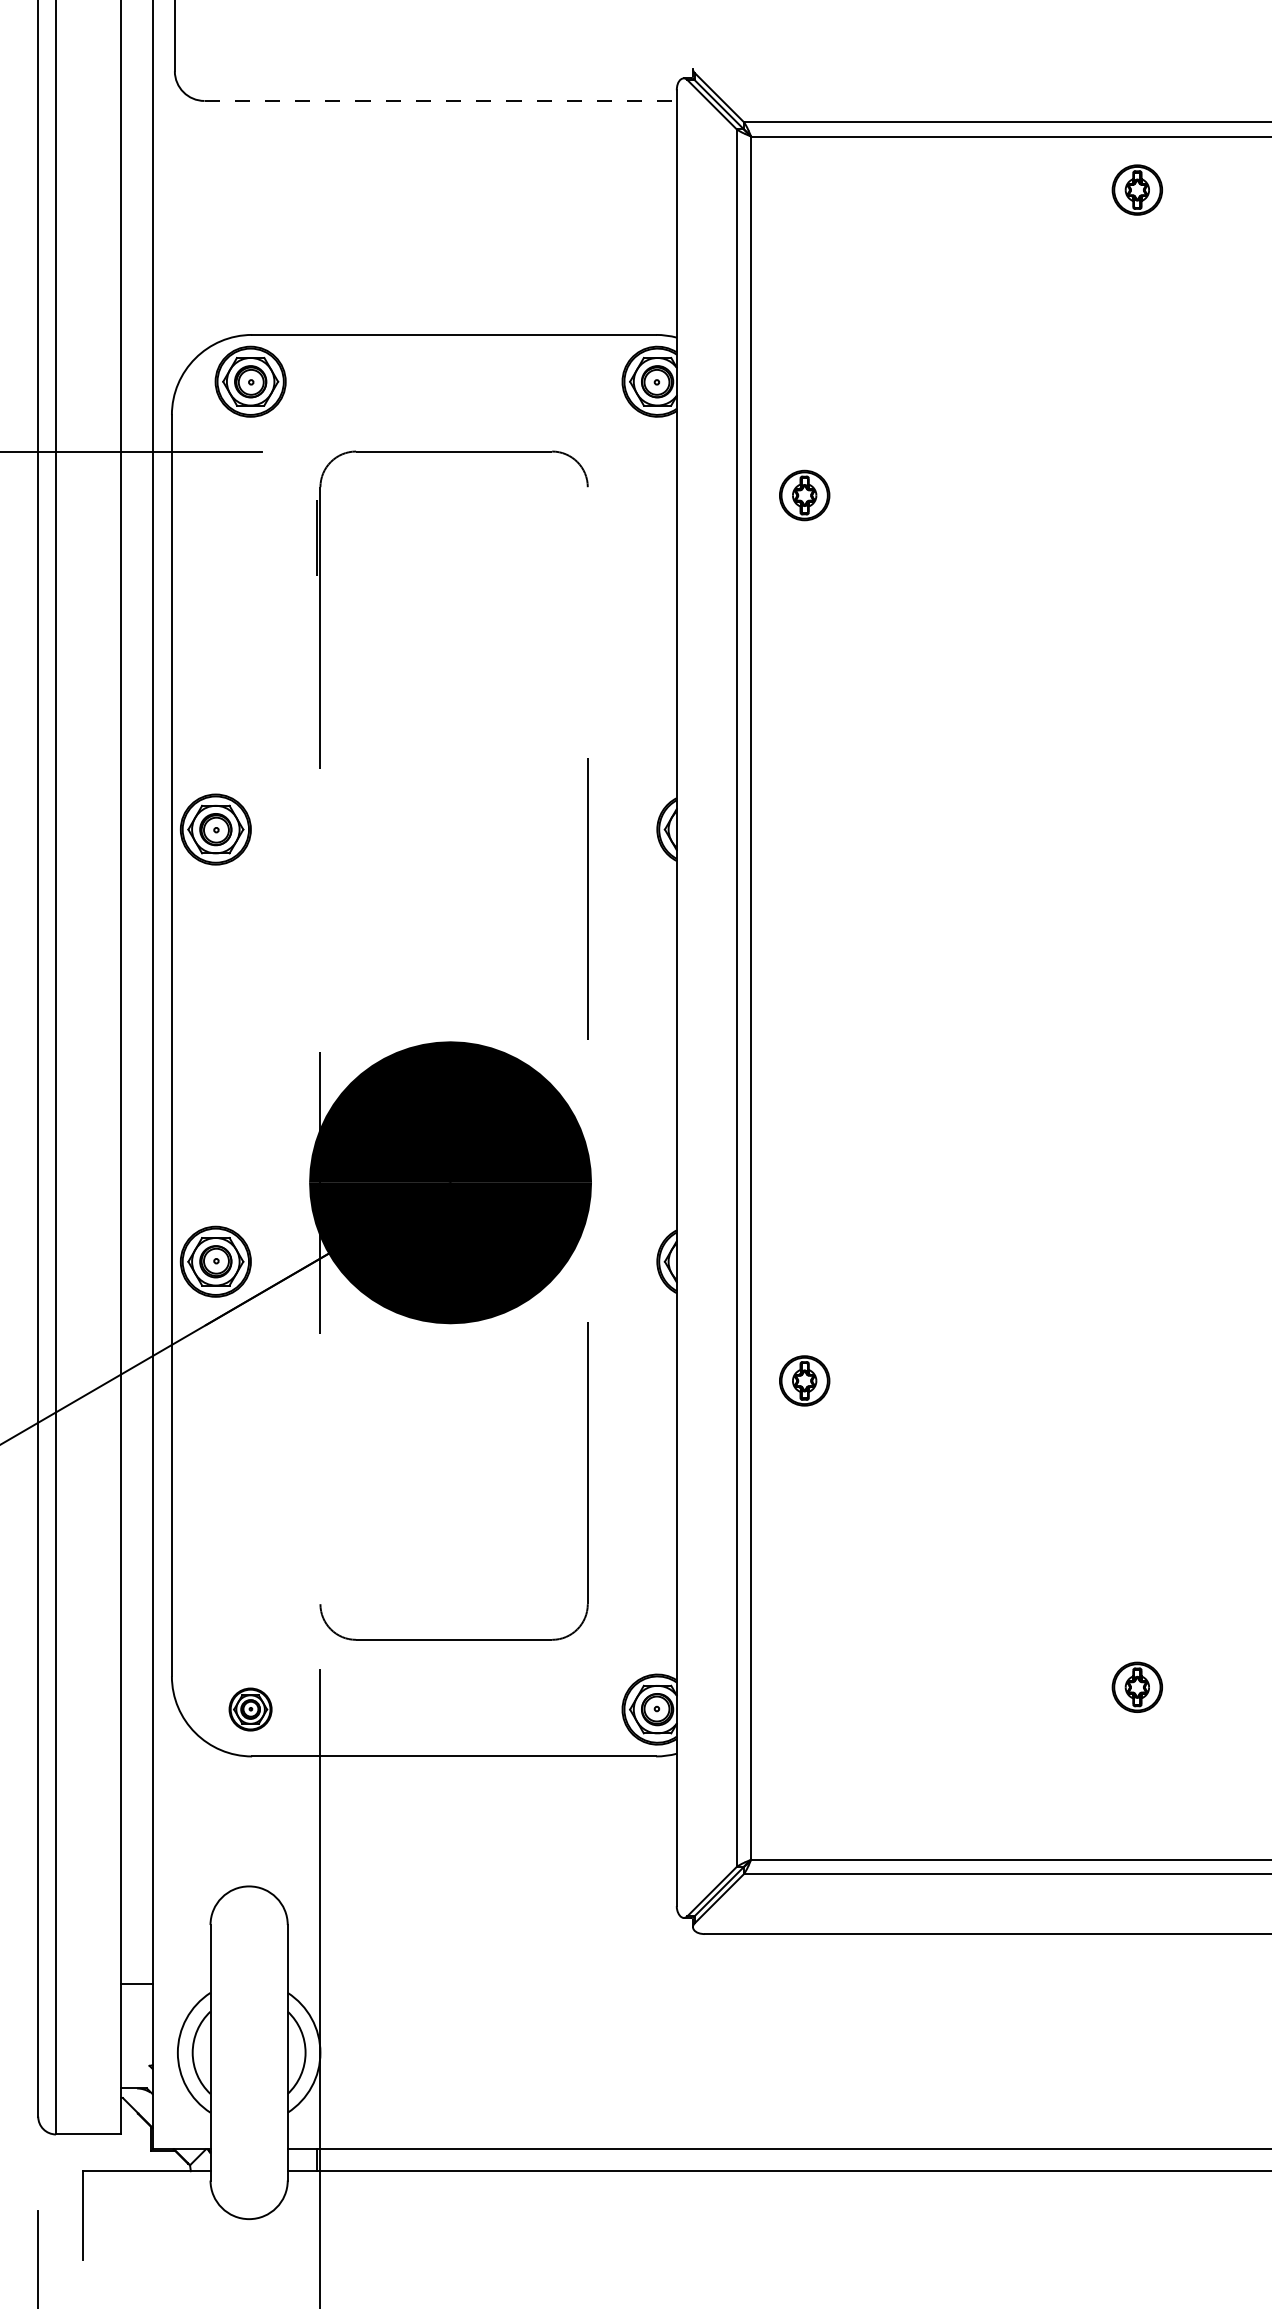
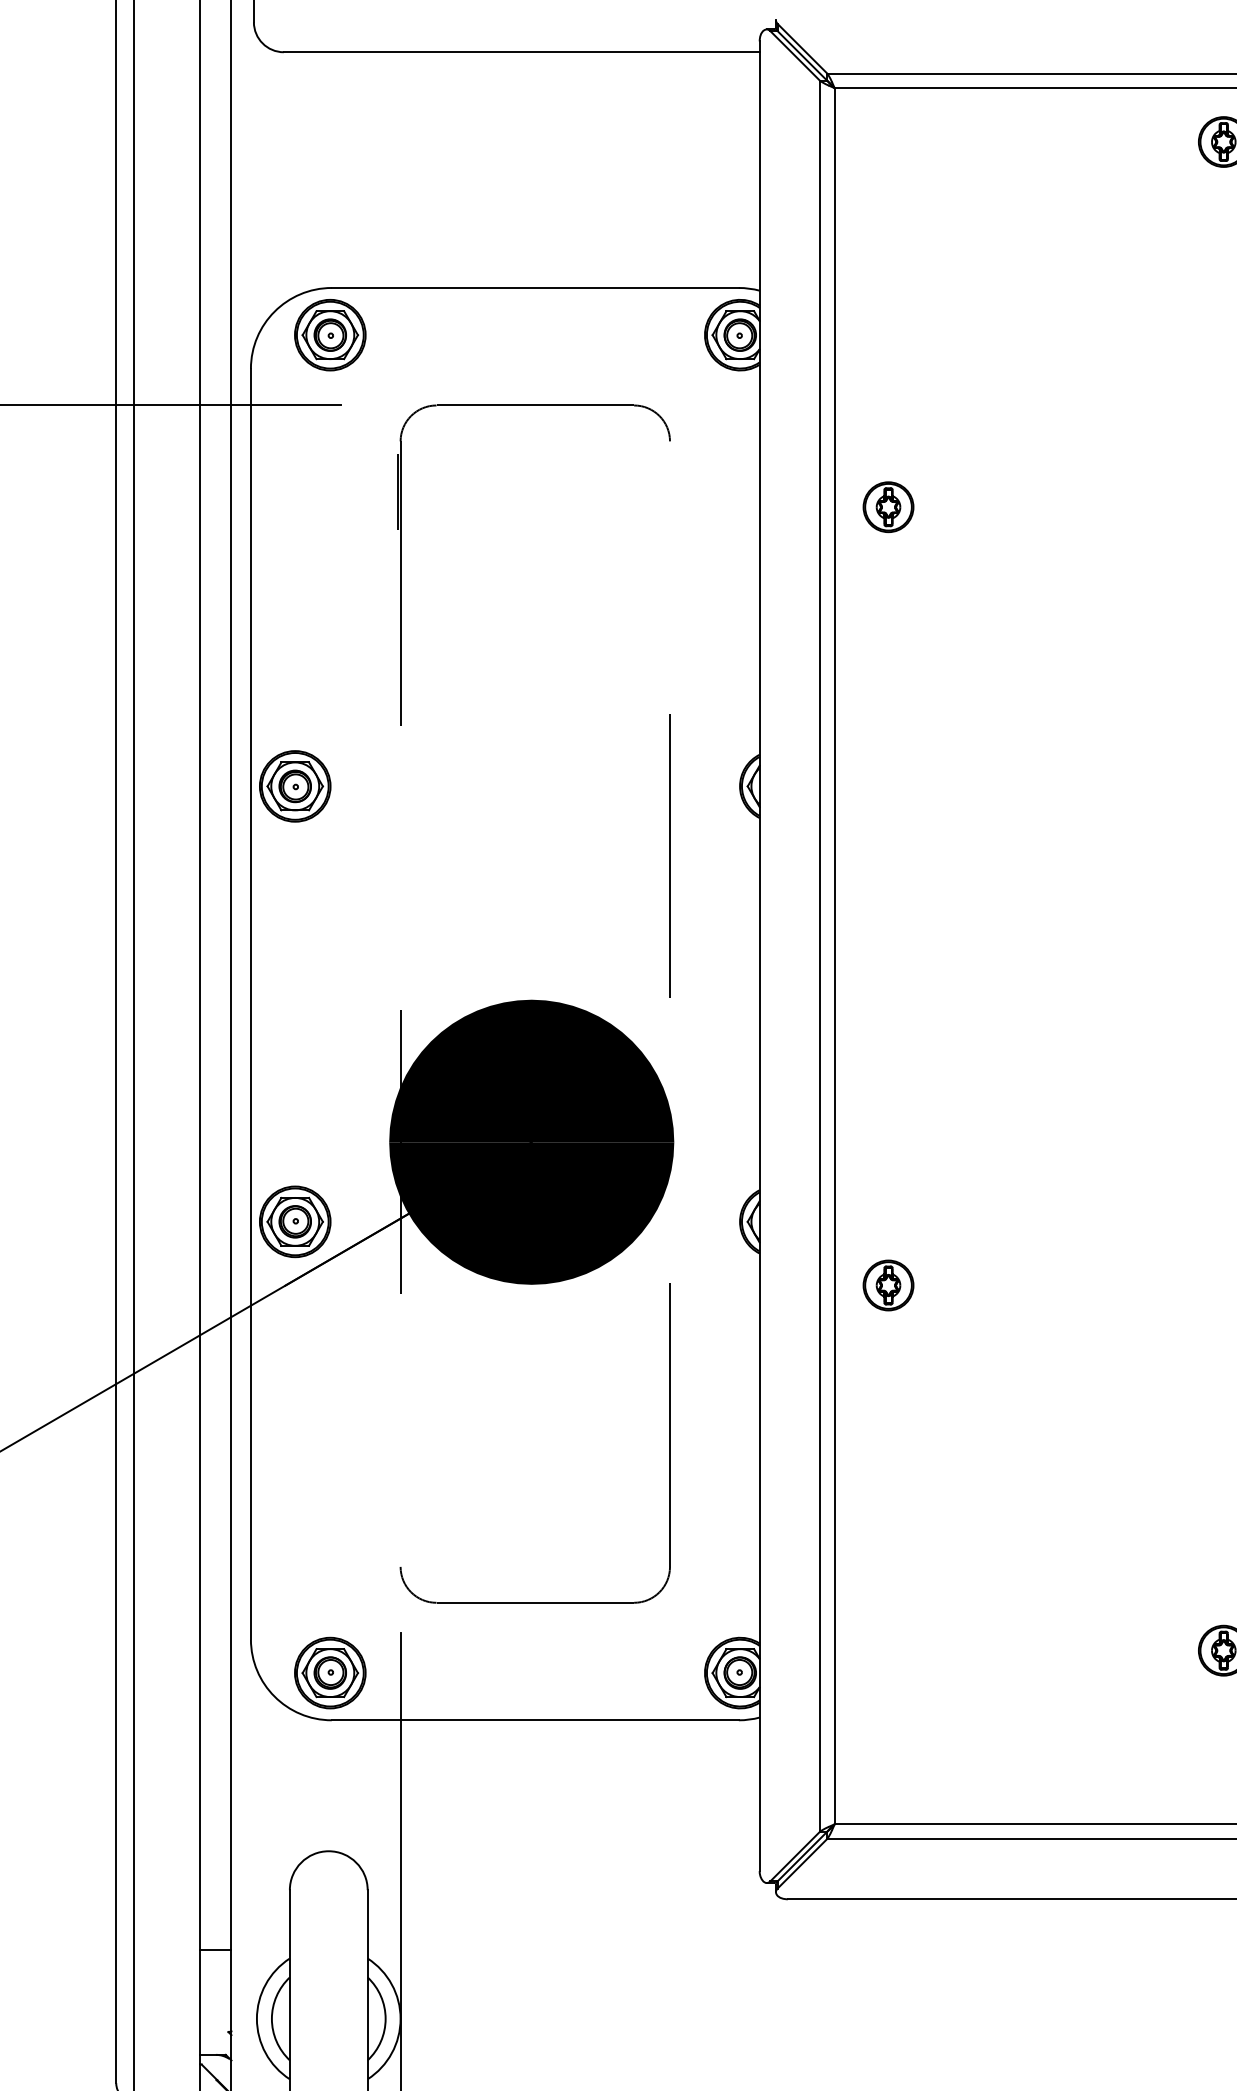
line: (441, 100) -> (522, 51), dashed -> solid
part: (804, 495) -> (888, 507), moved
part: (804, 1380) -> (888, 1285), moved
part: (250, 1709) -> (330, 1672), size x1.67

